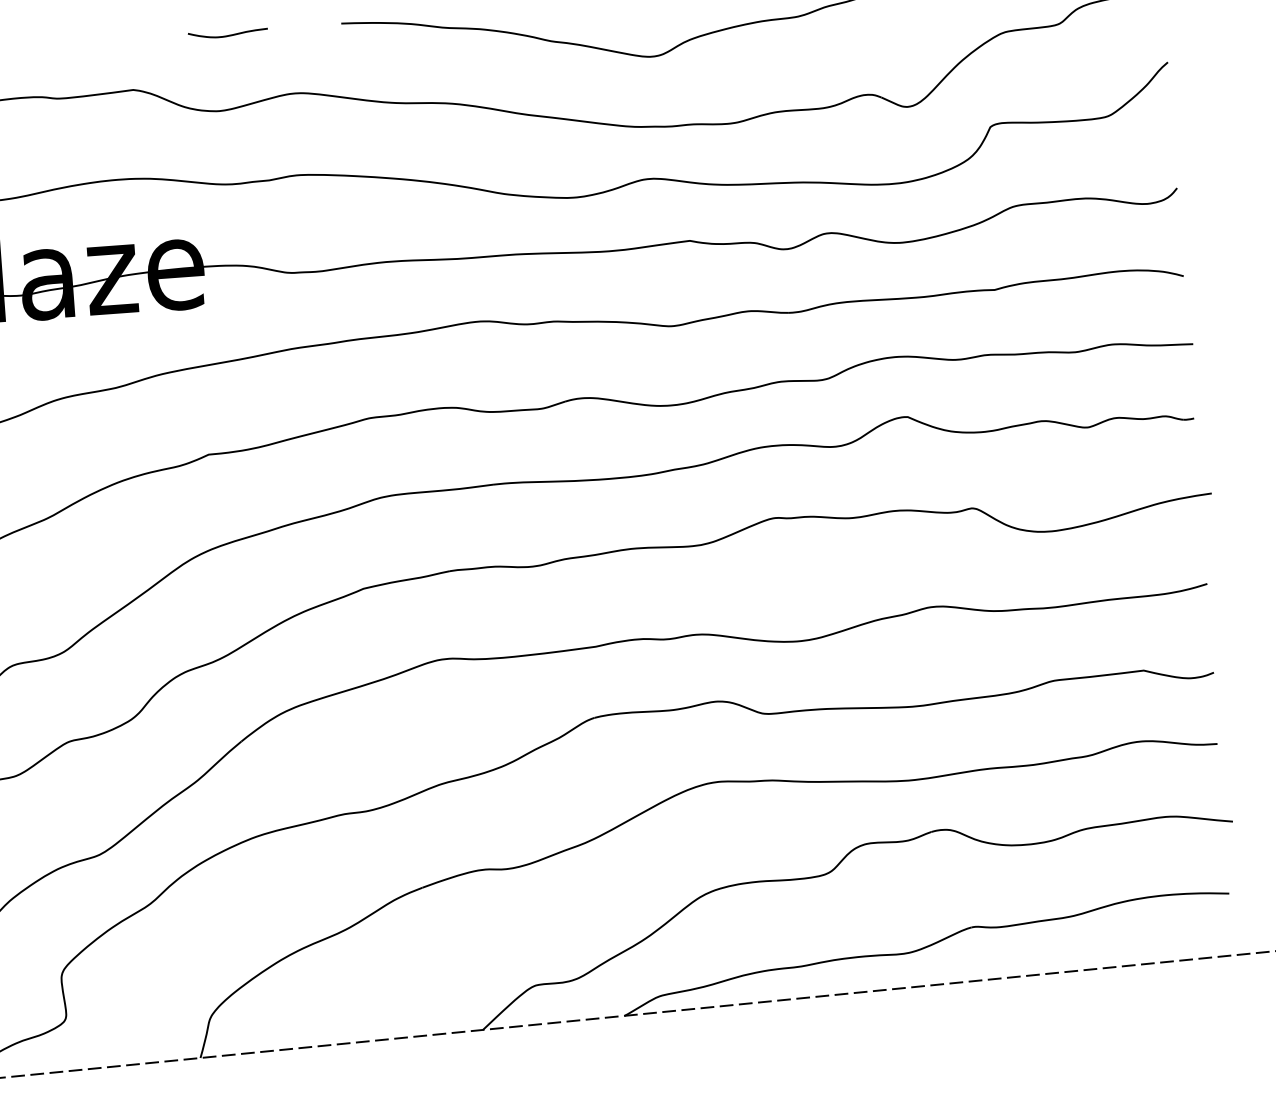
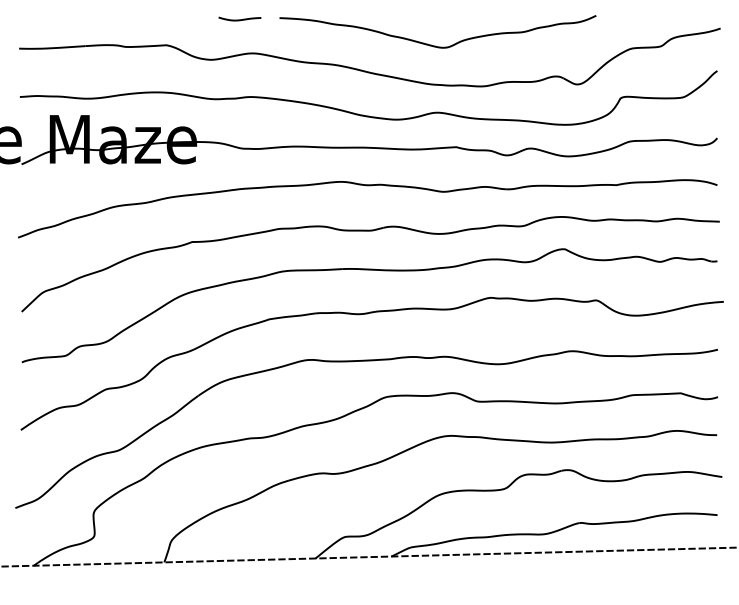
curve: (227, 34) -> (239, 19), moved

